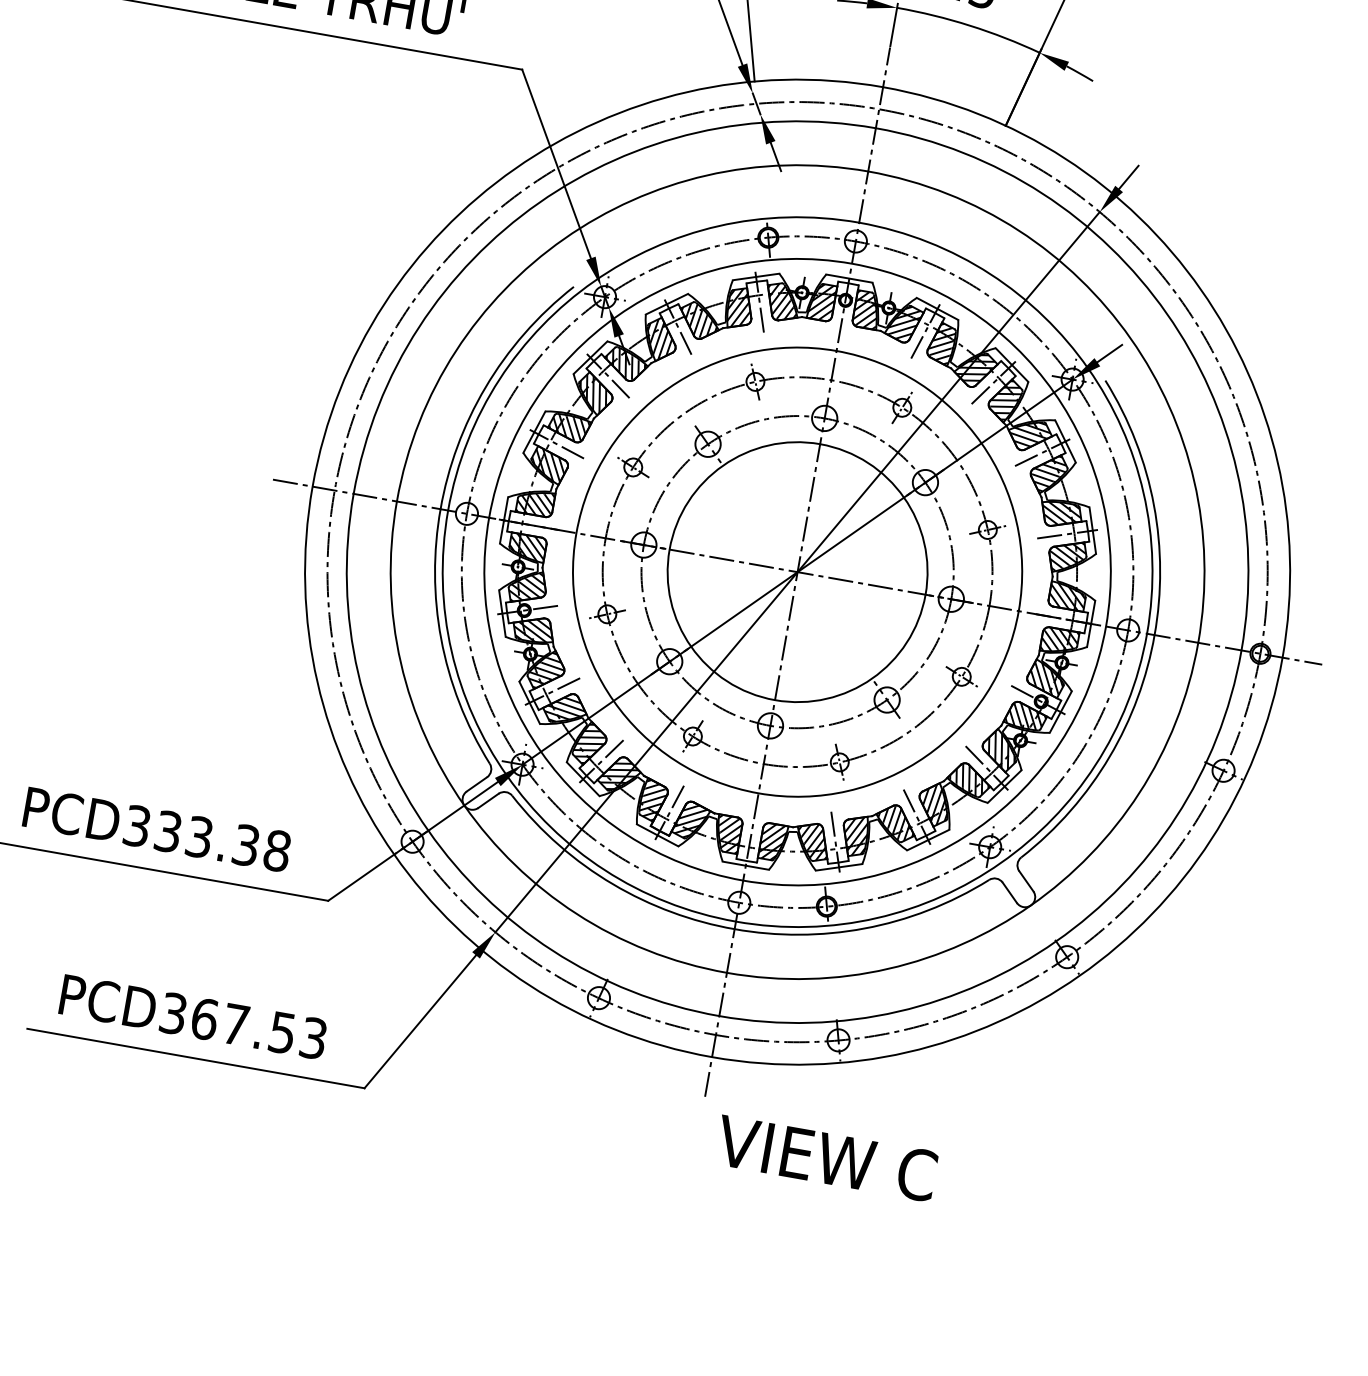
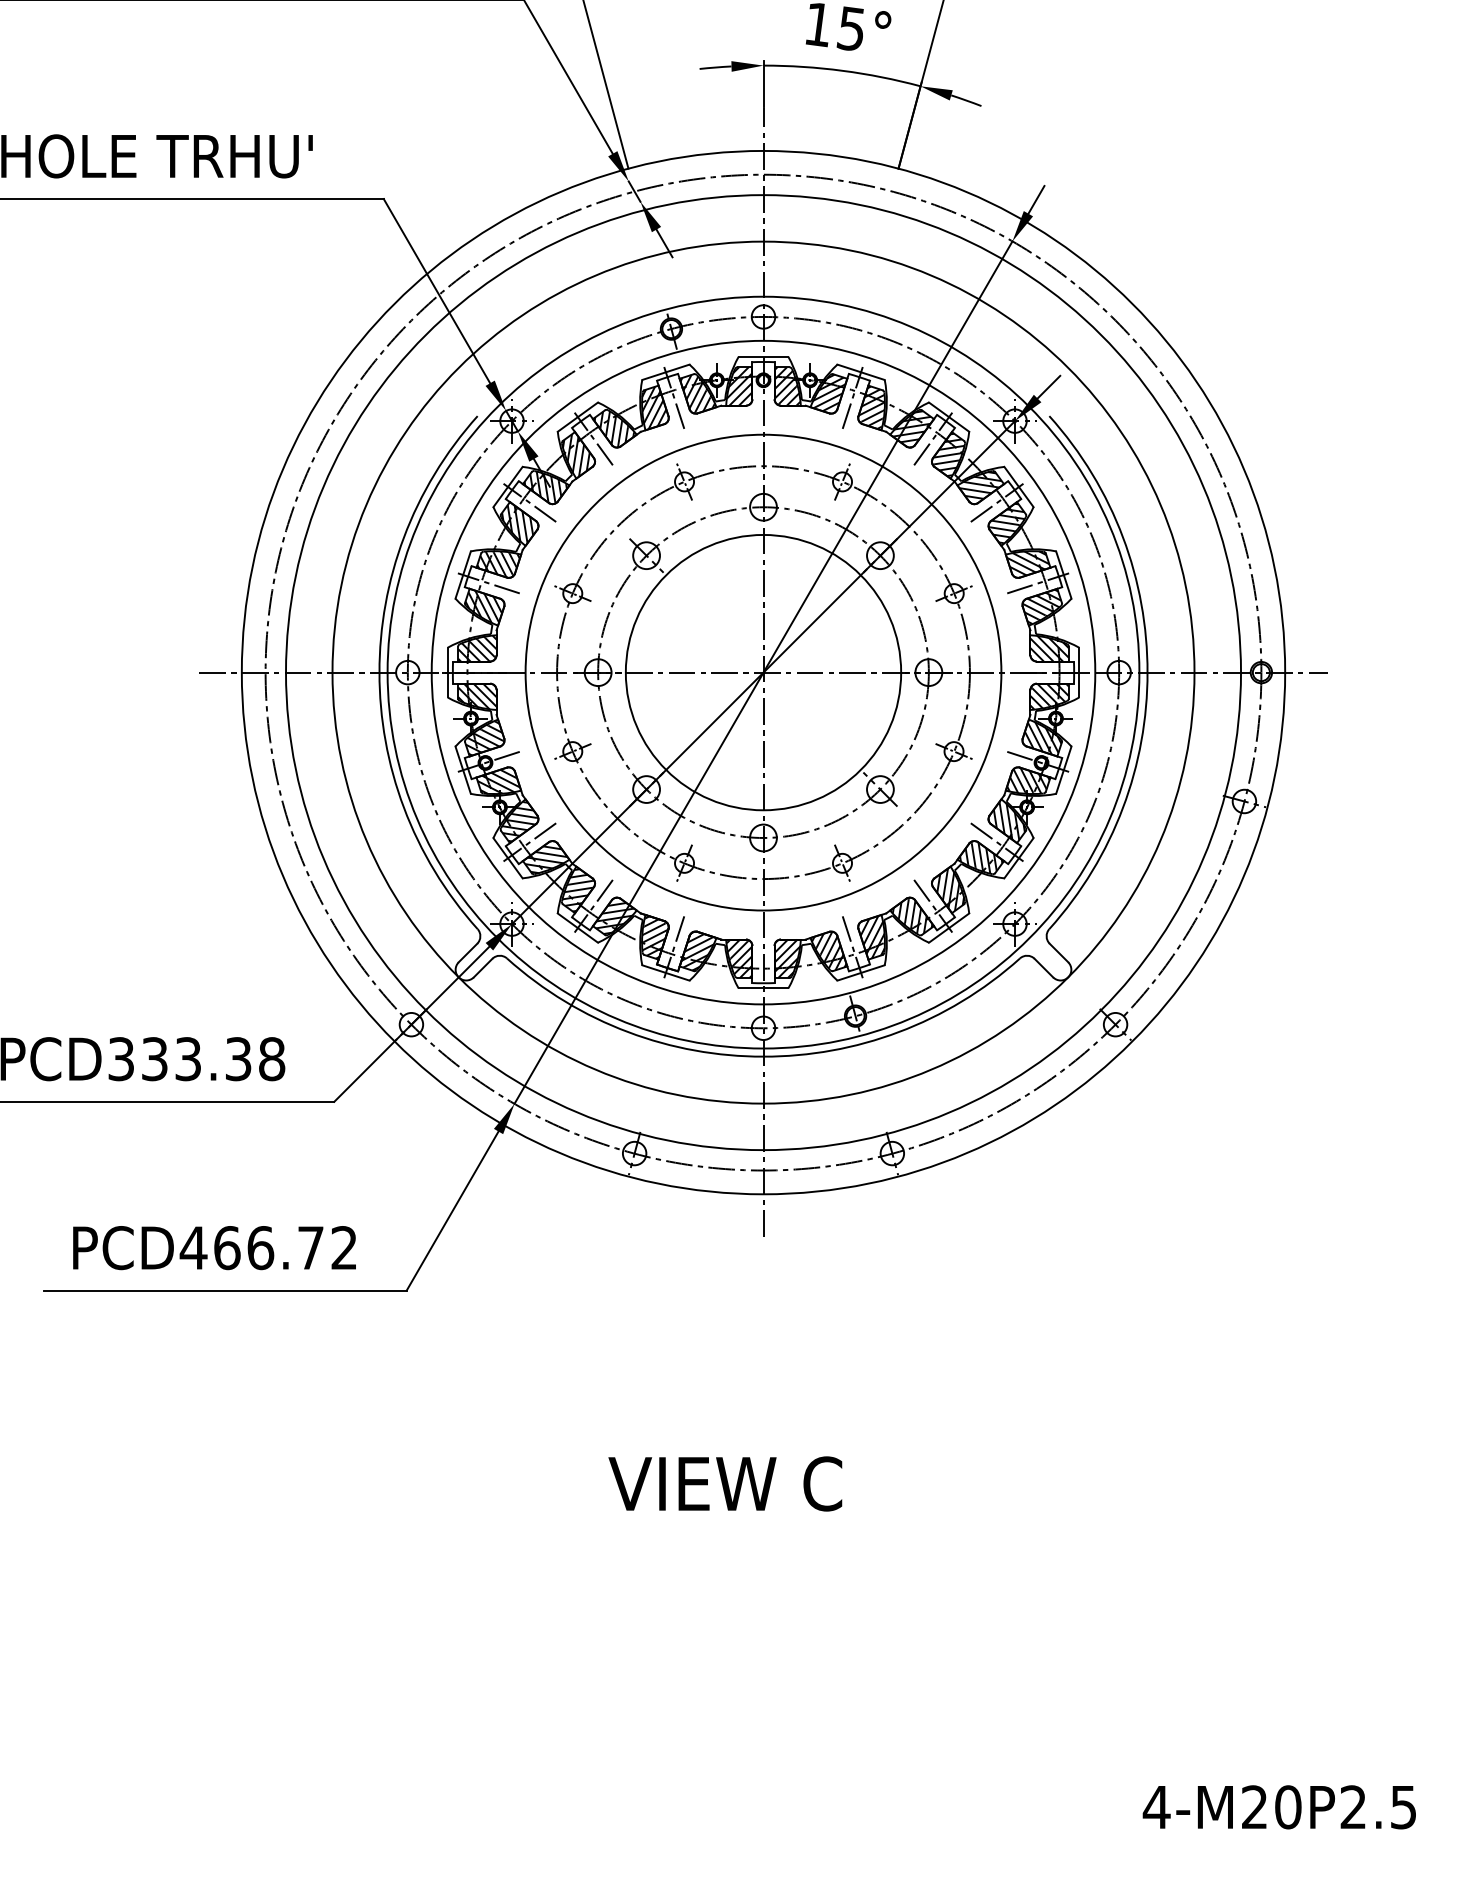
text: (242, 1026) -> (267, 1248), PCD367.53 -> PCD466.72
text: (826, 1158) -> (725, 1483), moved

